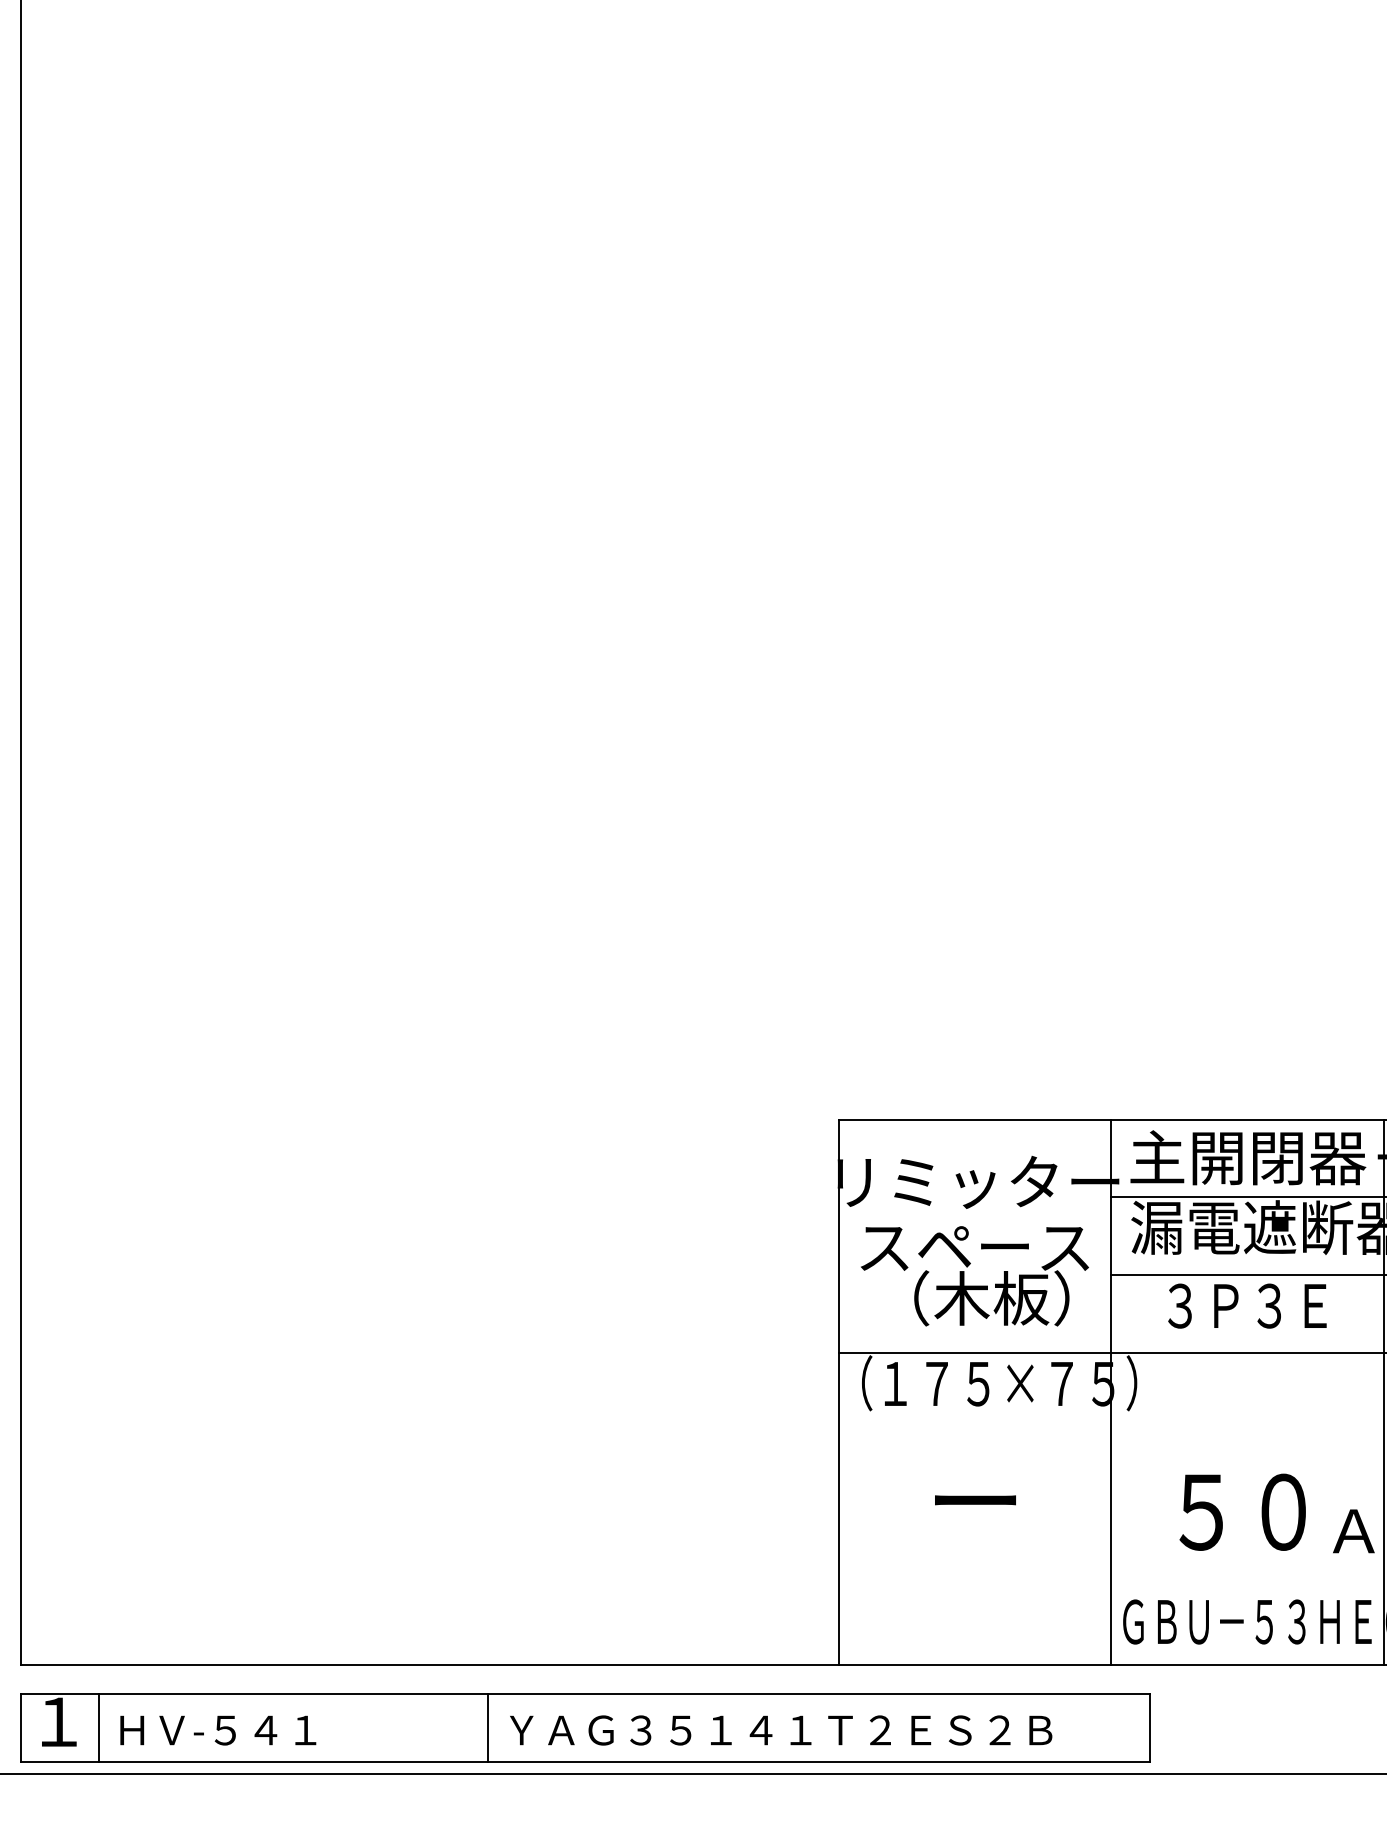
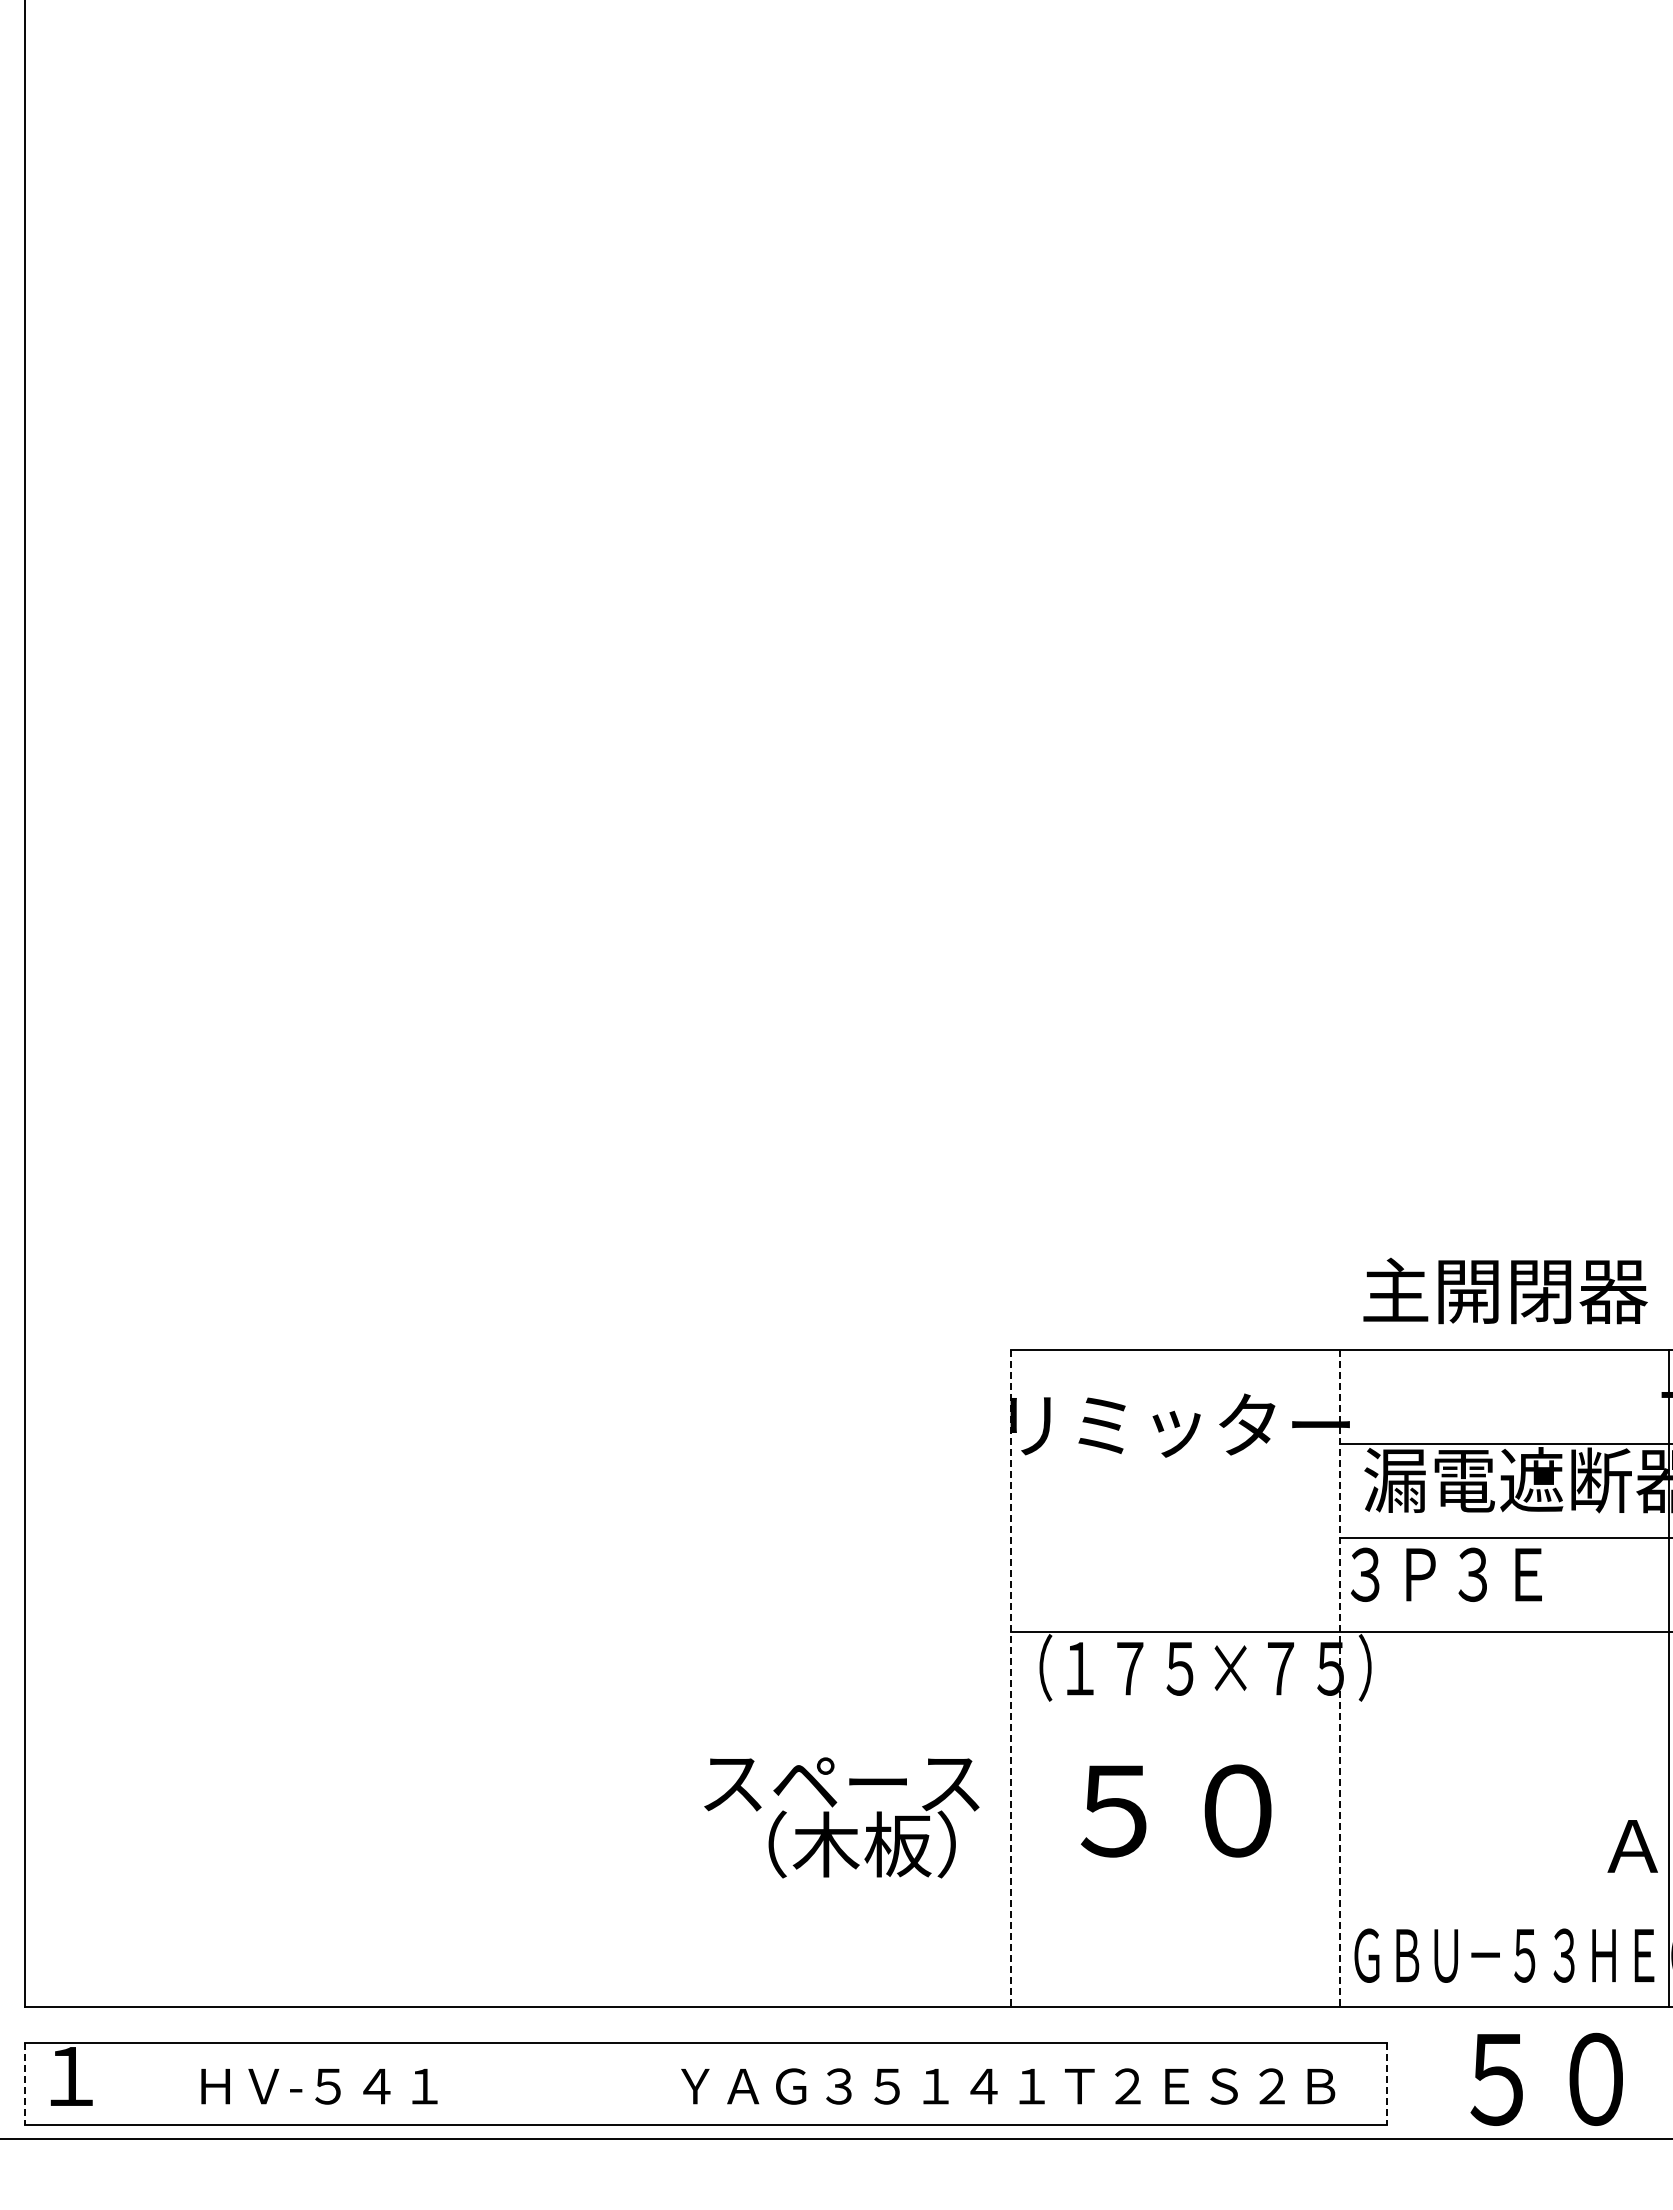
text: (1248, 1157) -> (1505, 1290), moved
text: (974, 1276) -> (841, 1817), moved
text: (1247, 1305) -> (1446, 1574), moved
line: (838, 1392) -> (1011, 1678), solid -> dashed
line: (1111, 1392) -> (1340, 1678), solid -> dashed
text: (974, 1501) -> (1175, 1810), ー -> ５０
text: (1242, 1511) -> (1546, 2078), moved
line: (98, 1727) -> (119, 2083), removed
line: (487, 1727) -> (588, 2083), removed
line: (20, 1728) -> (25, 2084), solid -> dashed
line: (1150, 1728) -> (1387, 2084), solid -> dashed
text: (218, 1730) -> (319, 2086), moved
text: (781, 1730) -> (1008, 2086), moved

